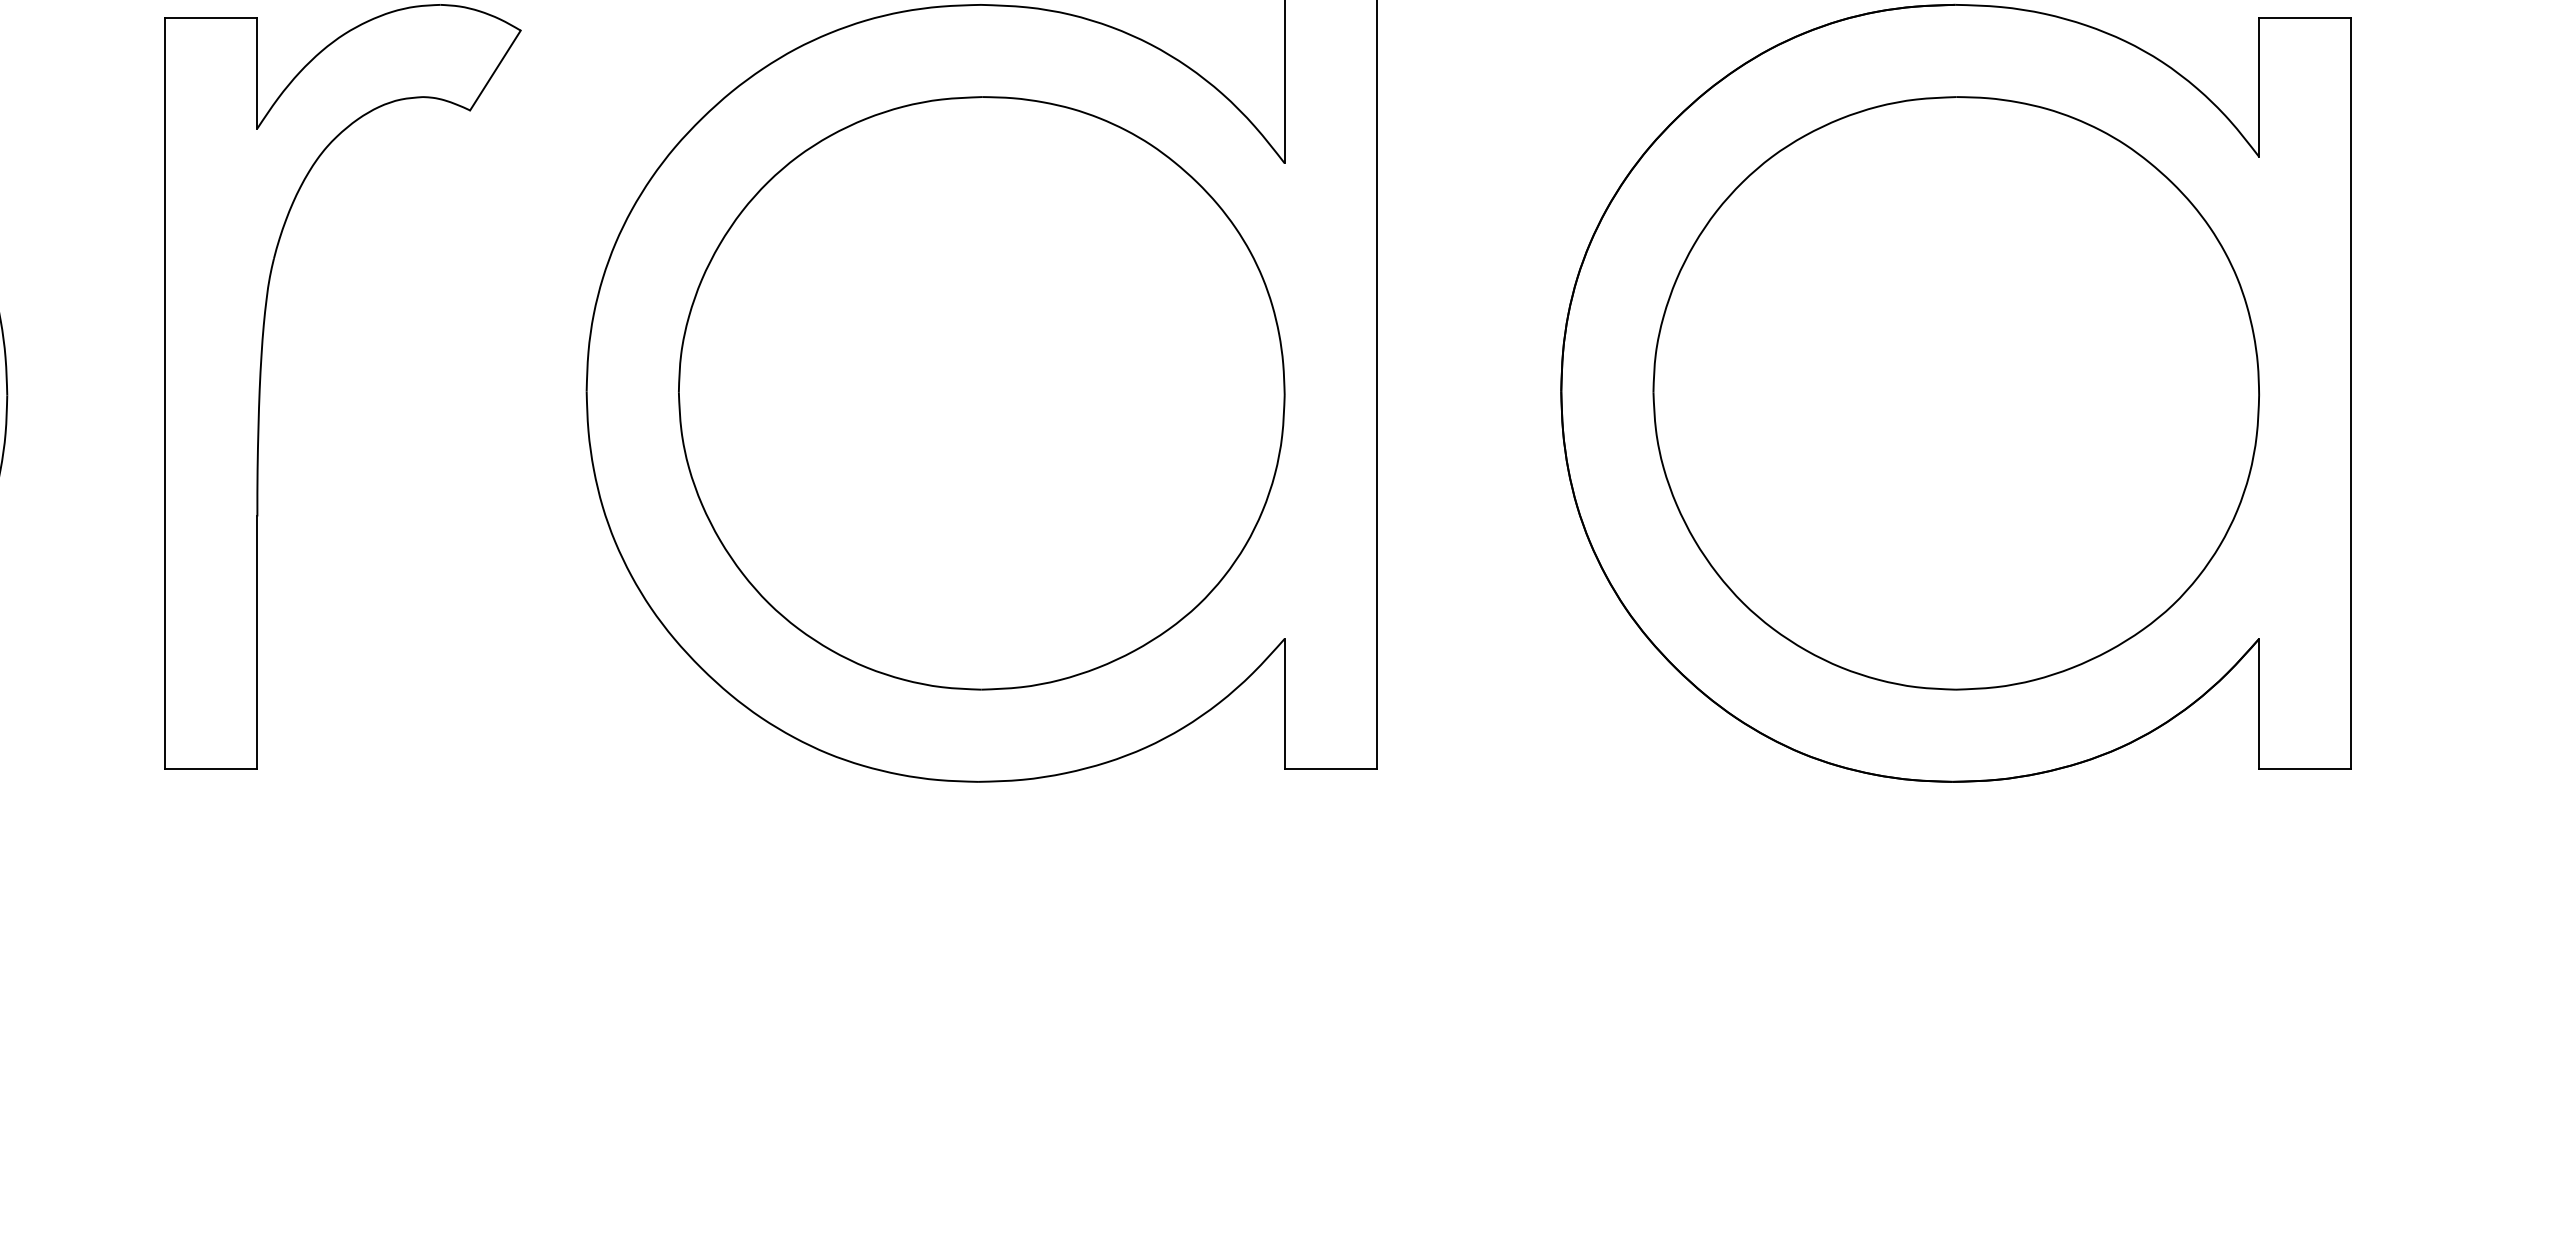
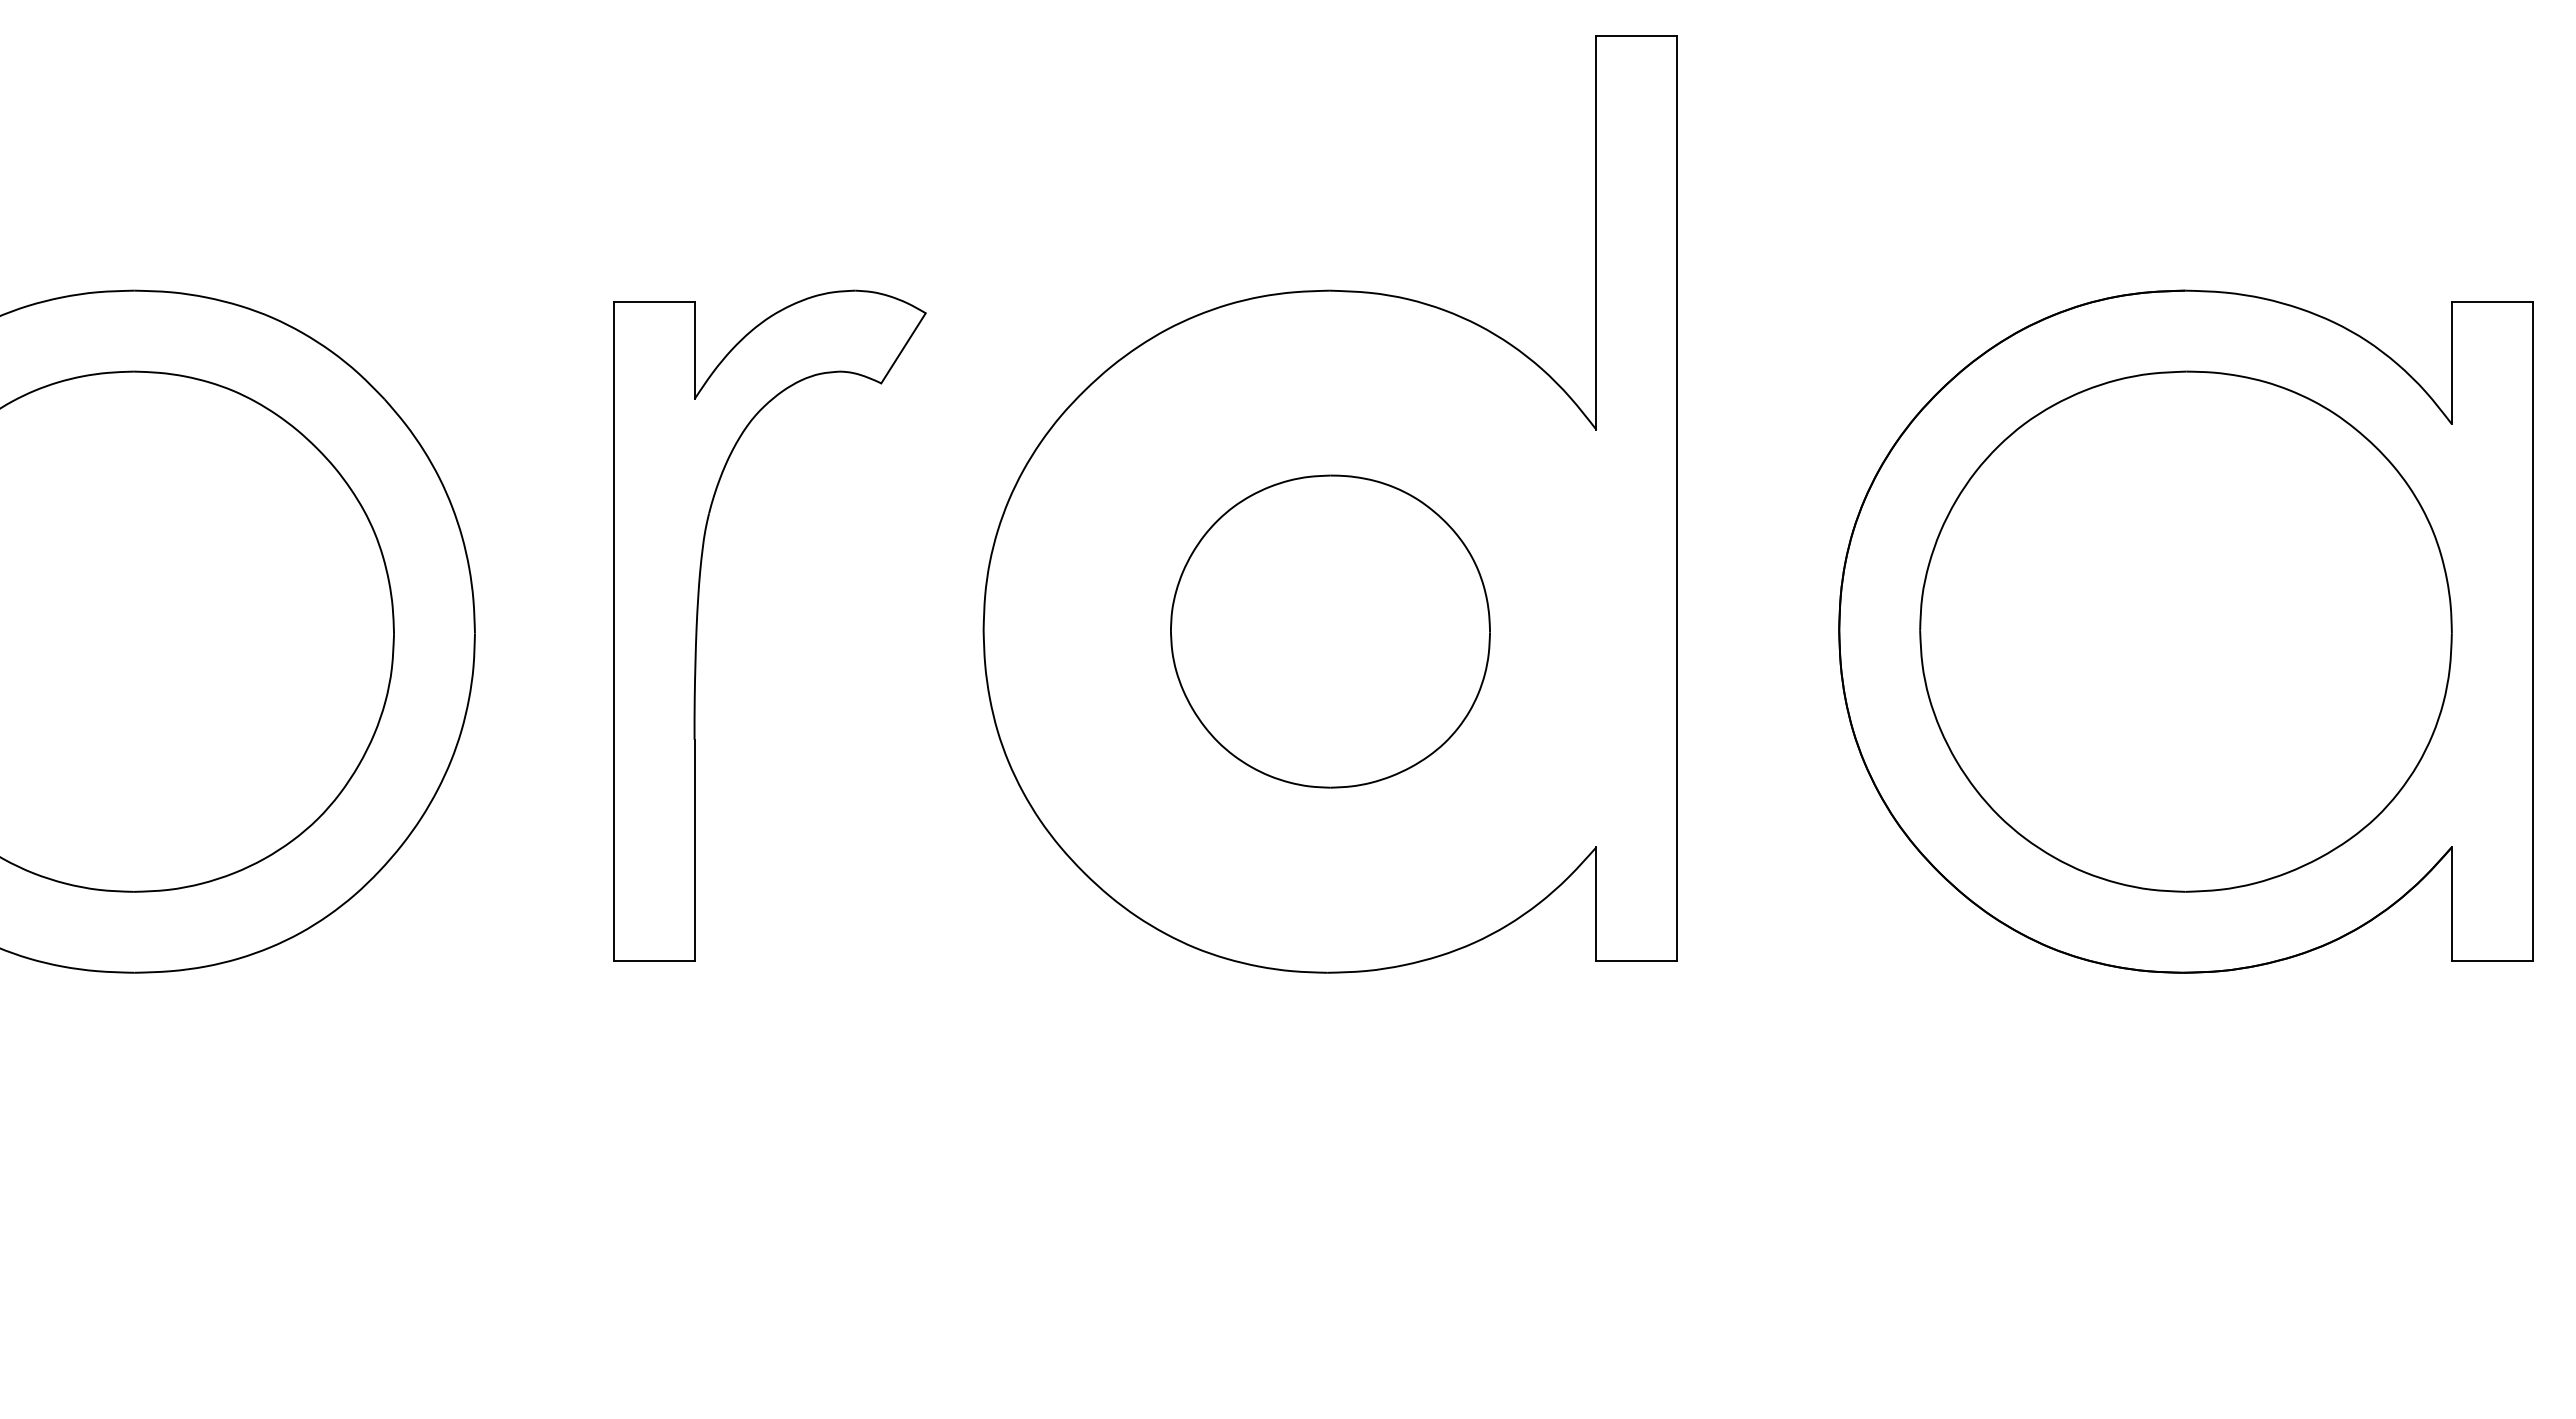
part: (981, 393) -> (1330, 631), size x0.6

